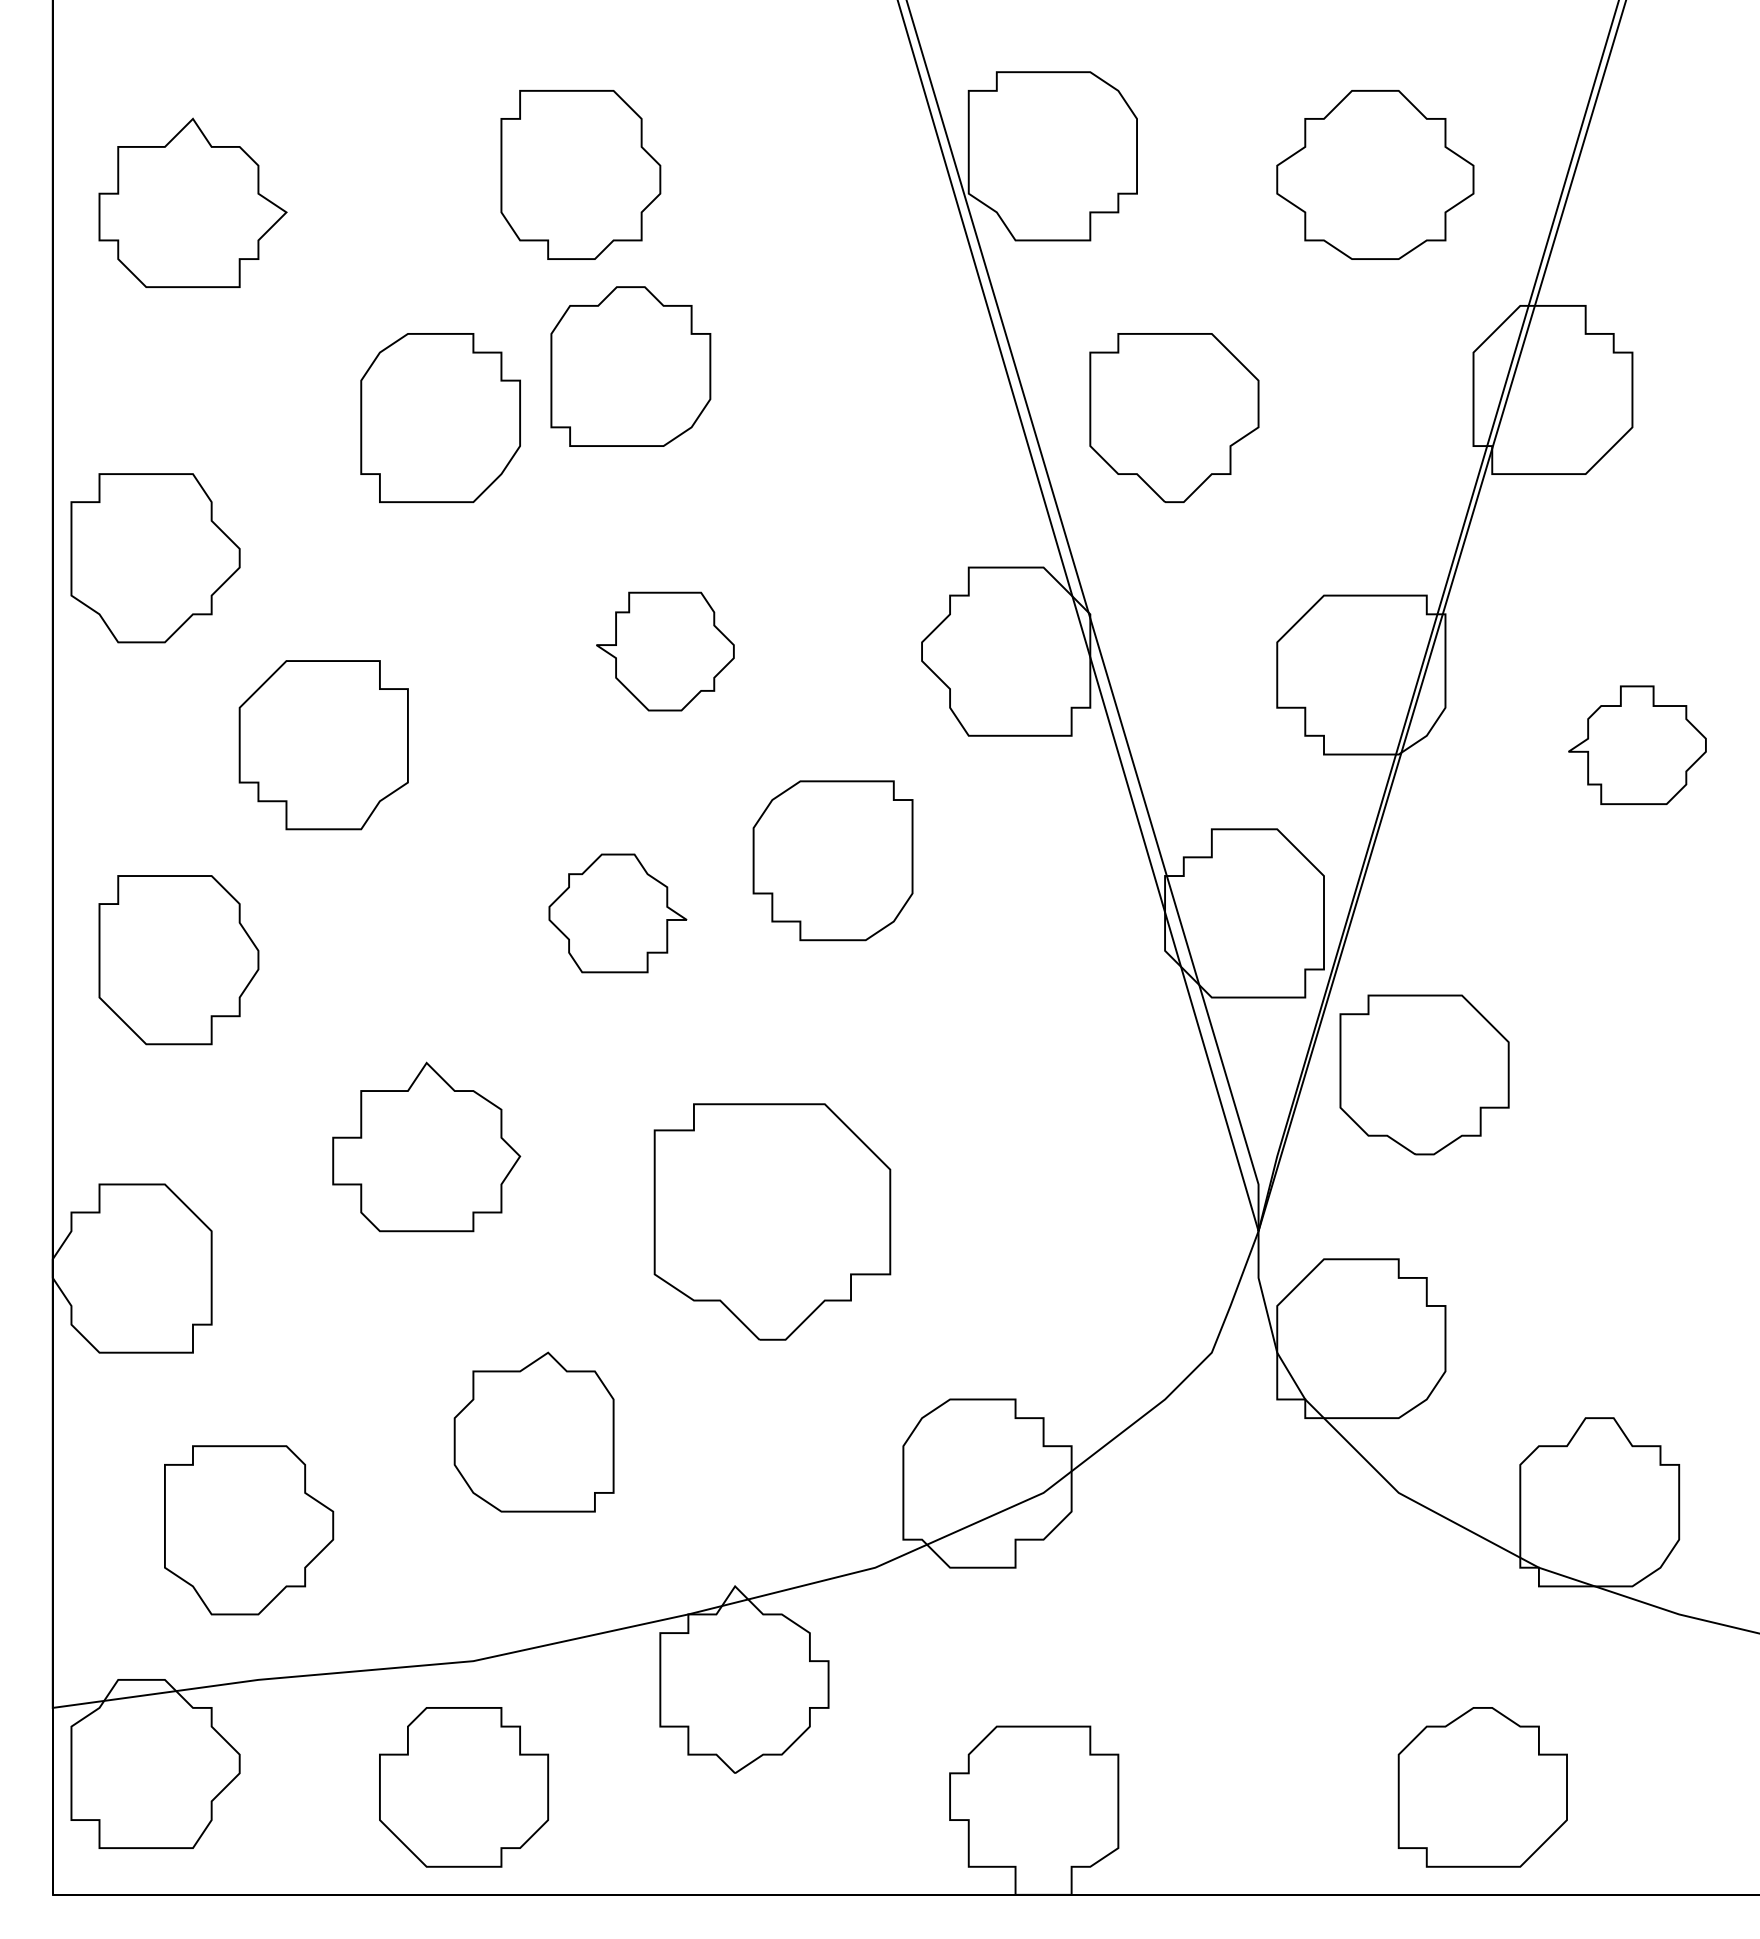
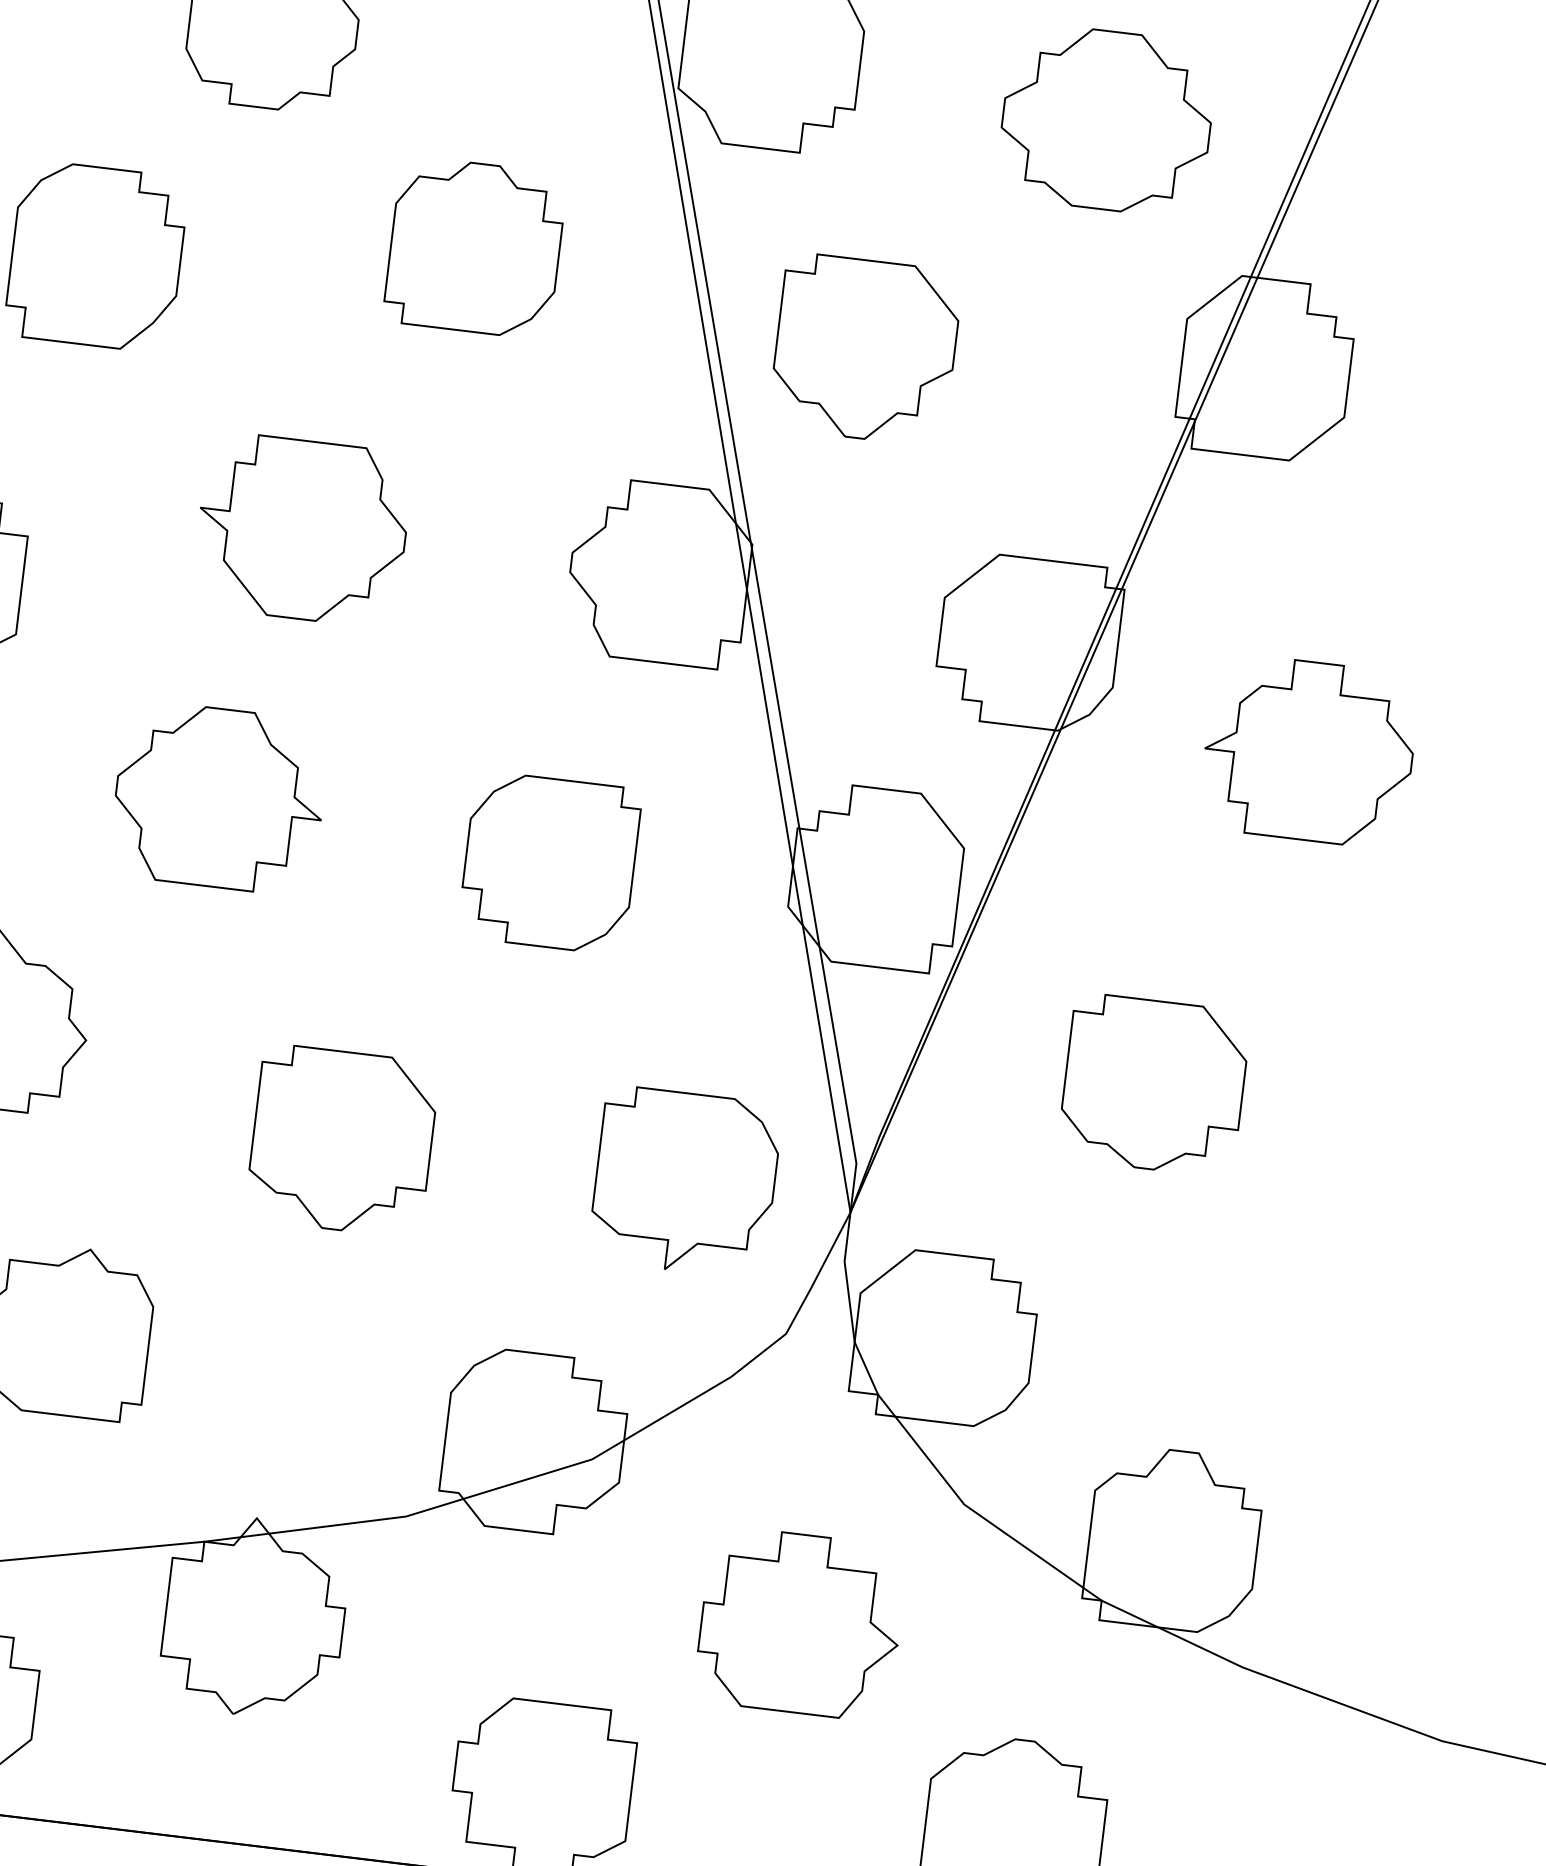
part: (630, 366) -> (474, 247), moved
part: (665, 651) -> (302, 529), size x1.43
part: (1637, 745) -> (1309, 751), size x1.43
part: (832, 860) -> (549, 862), moved
part: (617, 913) -> (219, 798), size x1.43
part: (1424, 1074) -> (1154, 1084), moved
part: (772, 1221) -> (342, 1140), size x0.71
part: (1099, 1221) -> (685, 1182), added
part: (1258, 1623) -> (800, 1623), added

